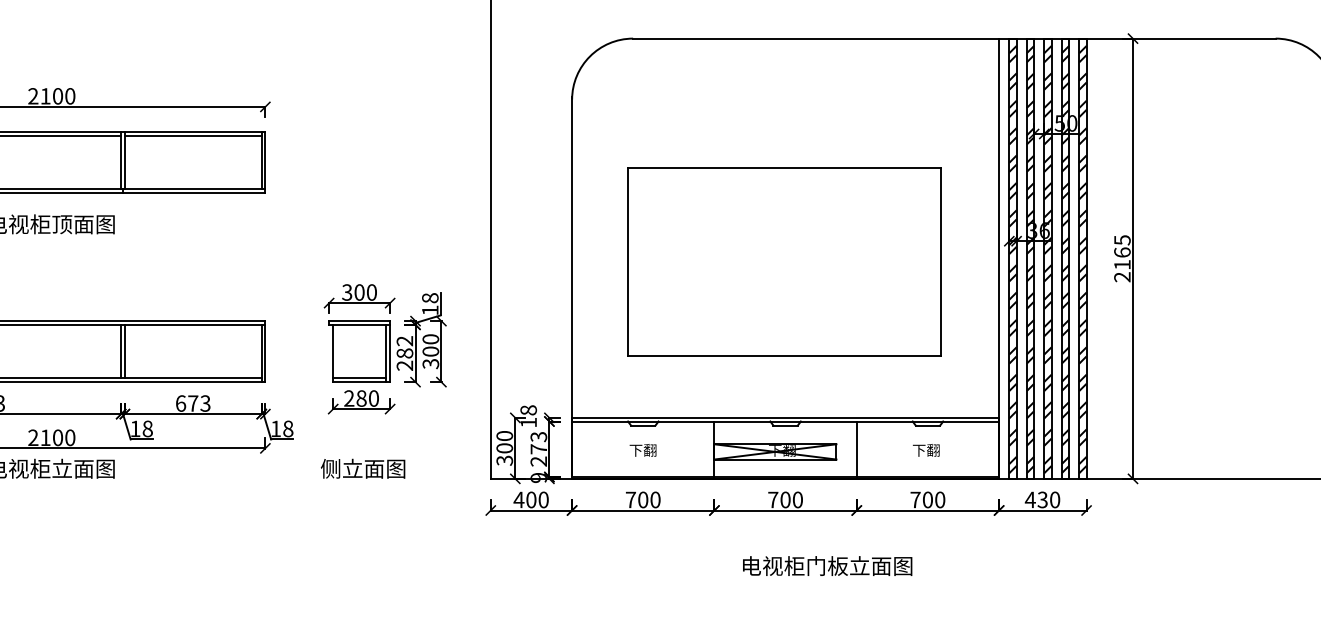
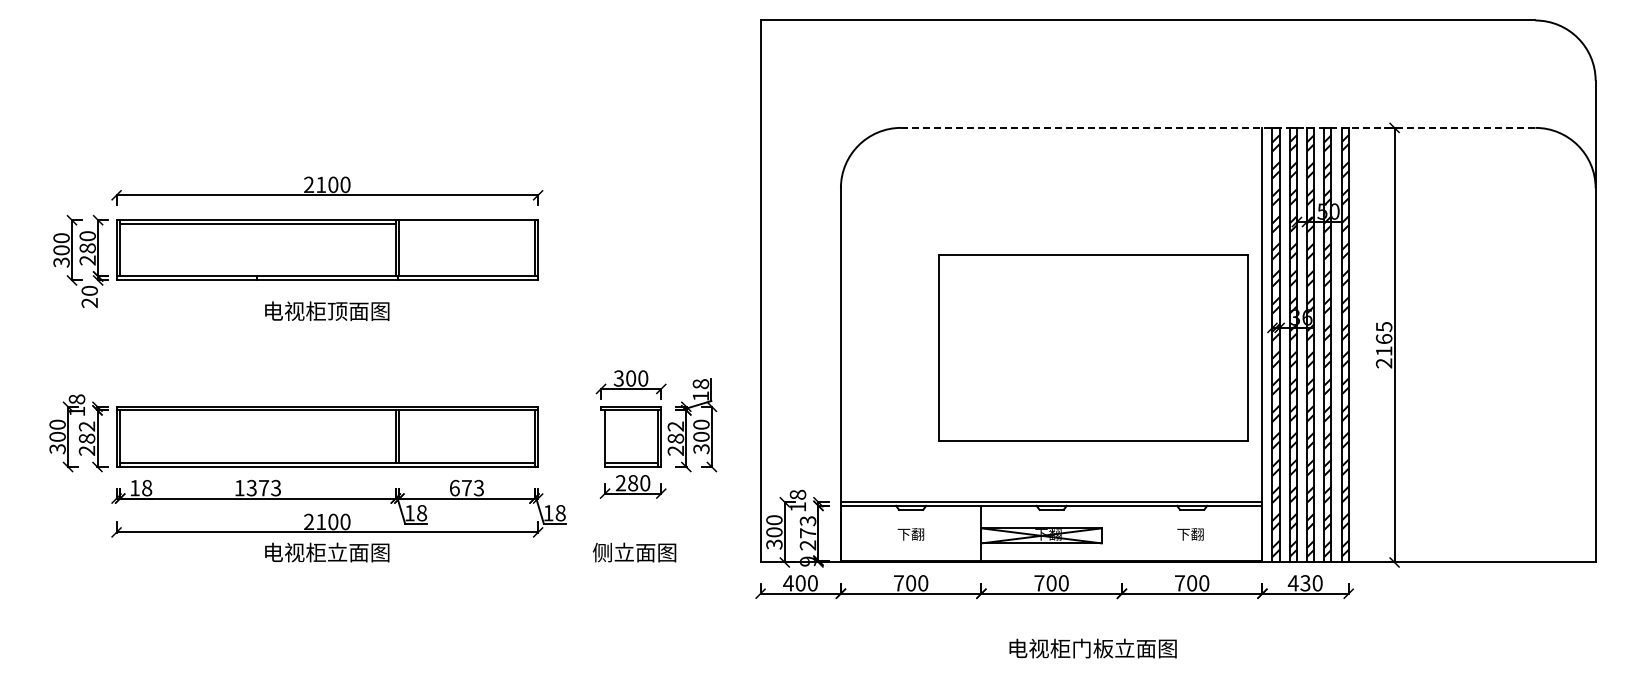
line: (953, 38) -> (1217, 127), solid -> dashed
line: (192, 135) -> (466, 223), removed
part: (784, 261) -> (1093, 347), moved
line: (856, 448) -> (1121, 532), removed

